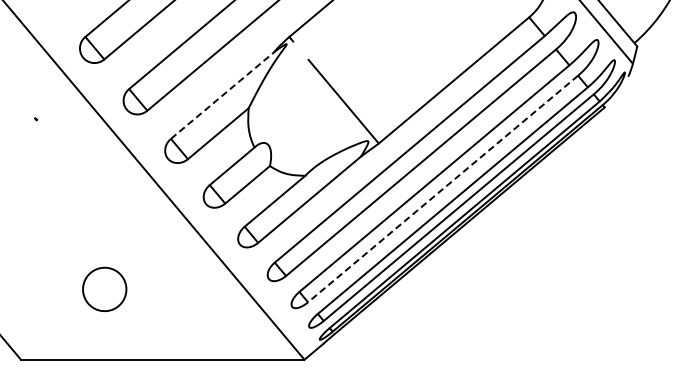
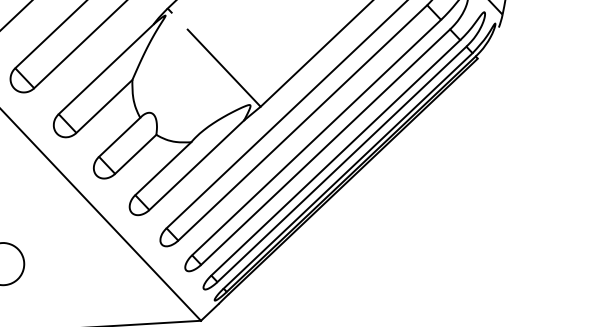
line: (222, 95) -> (106, 69), dashed -> solid
line: (442, 189) -> (325, 147), dashed -> solid

